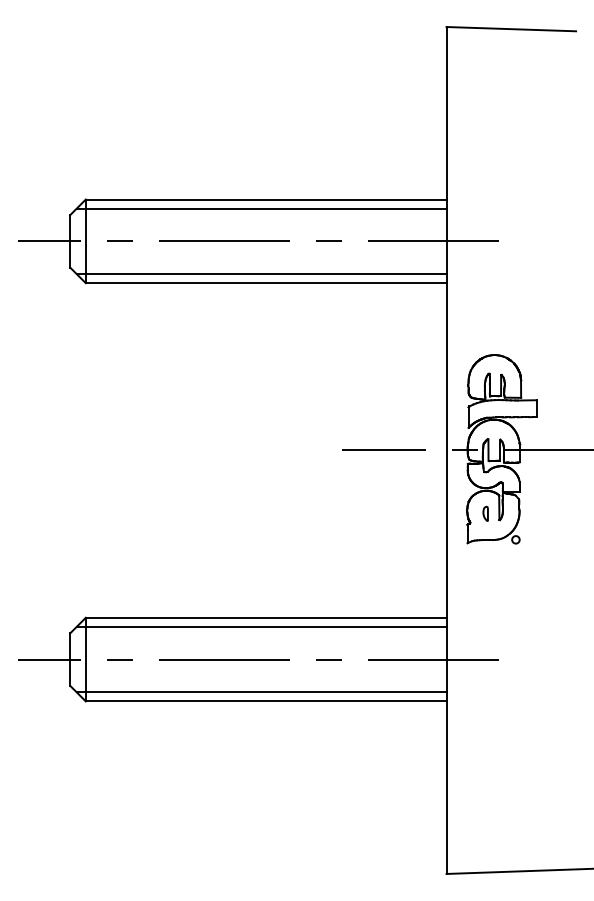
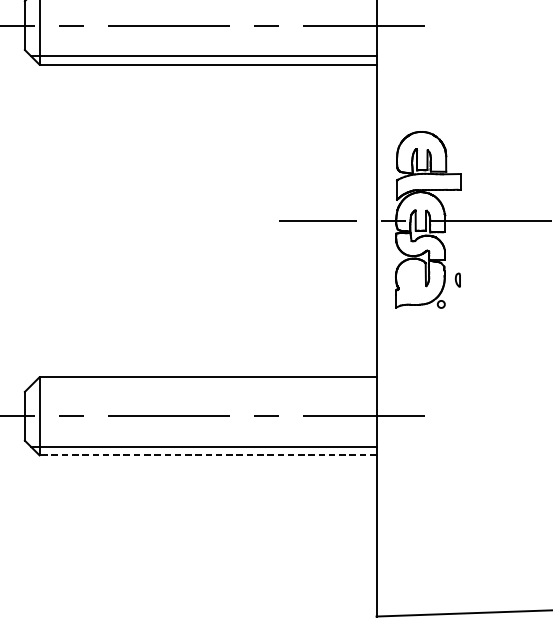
part: (485, 513) -> (457, 279), moved
line: (261, 626) -> (203, 385), removed
line: (265, 701) -> (207, 455), solid -> dashed

